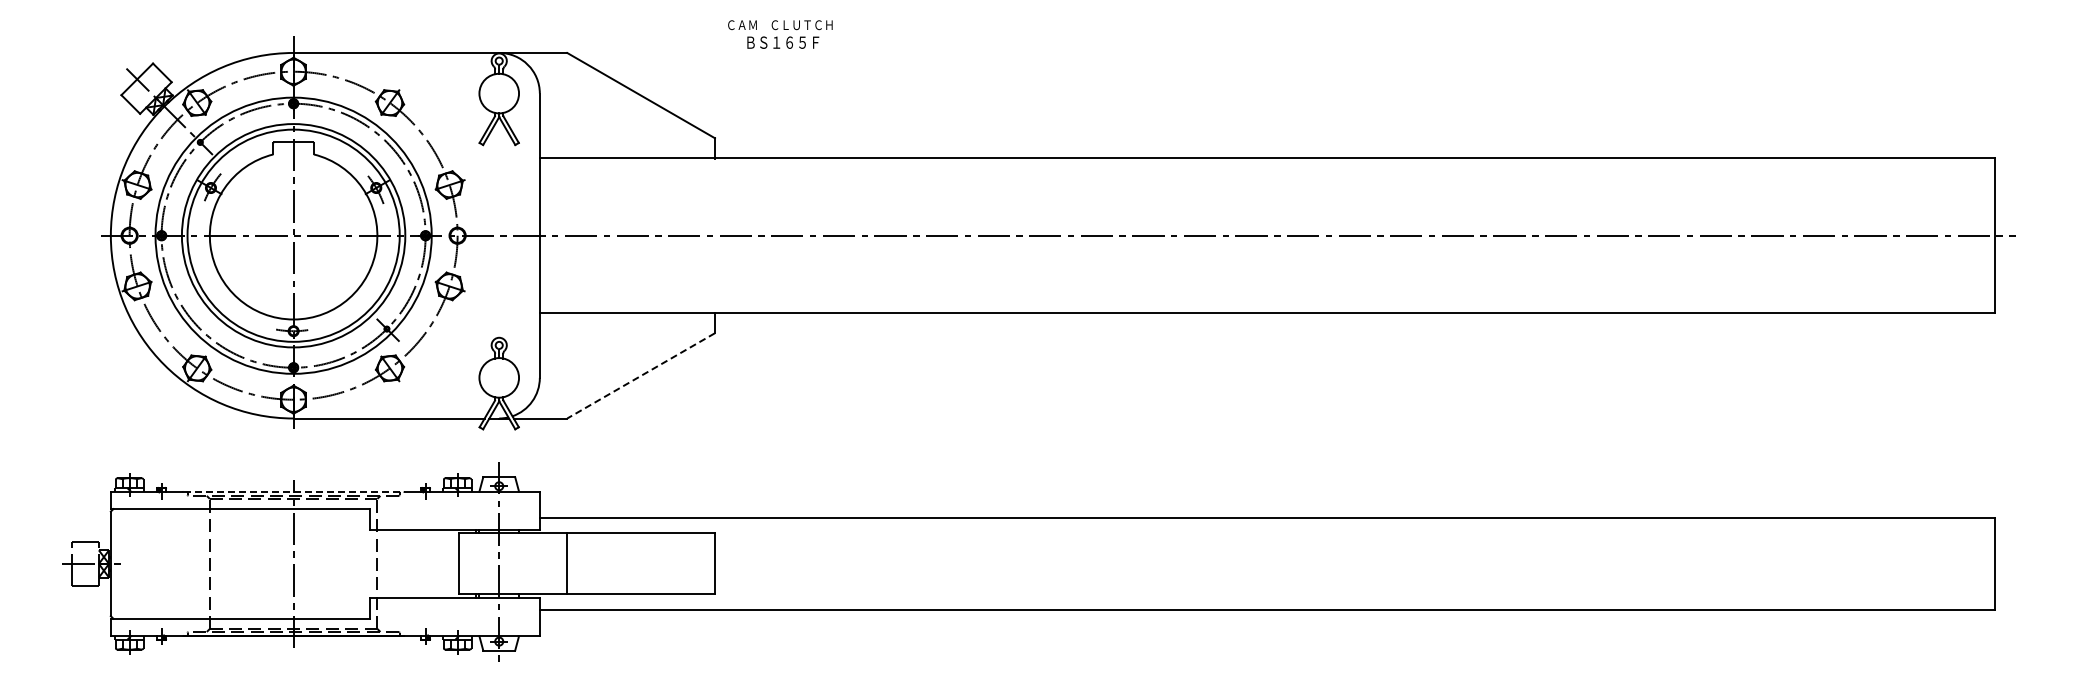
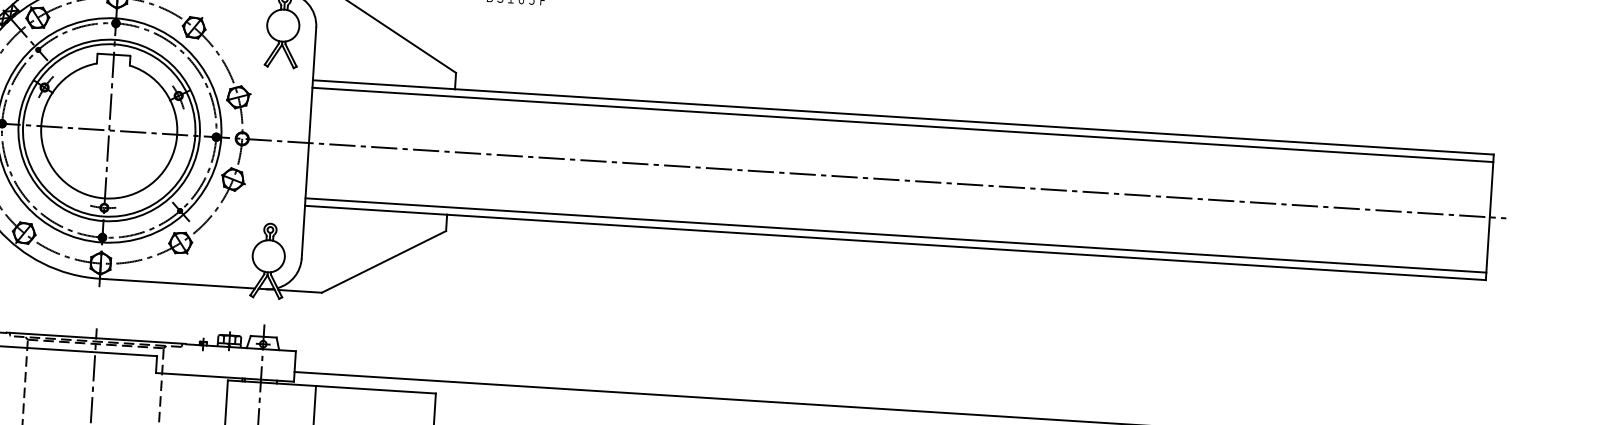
line: (1267, 167) -> (902, 124), added
line: (1267, 303) -> (895, 235), added
line: (640, 376) -> (383, 262), dashed -> solid
line: (294, 491) -> (96, 338), dashed -> solid

